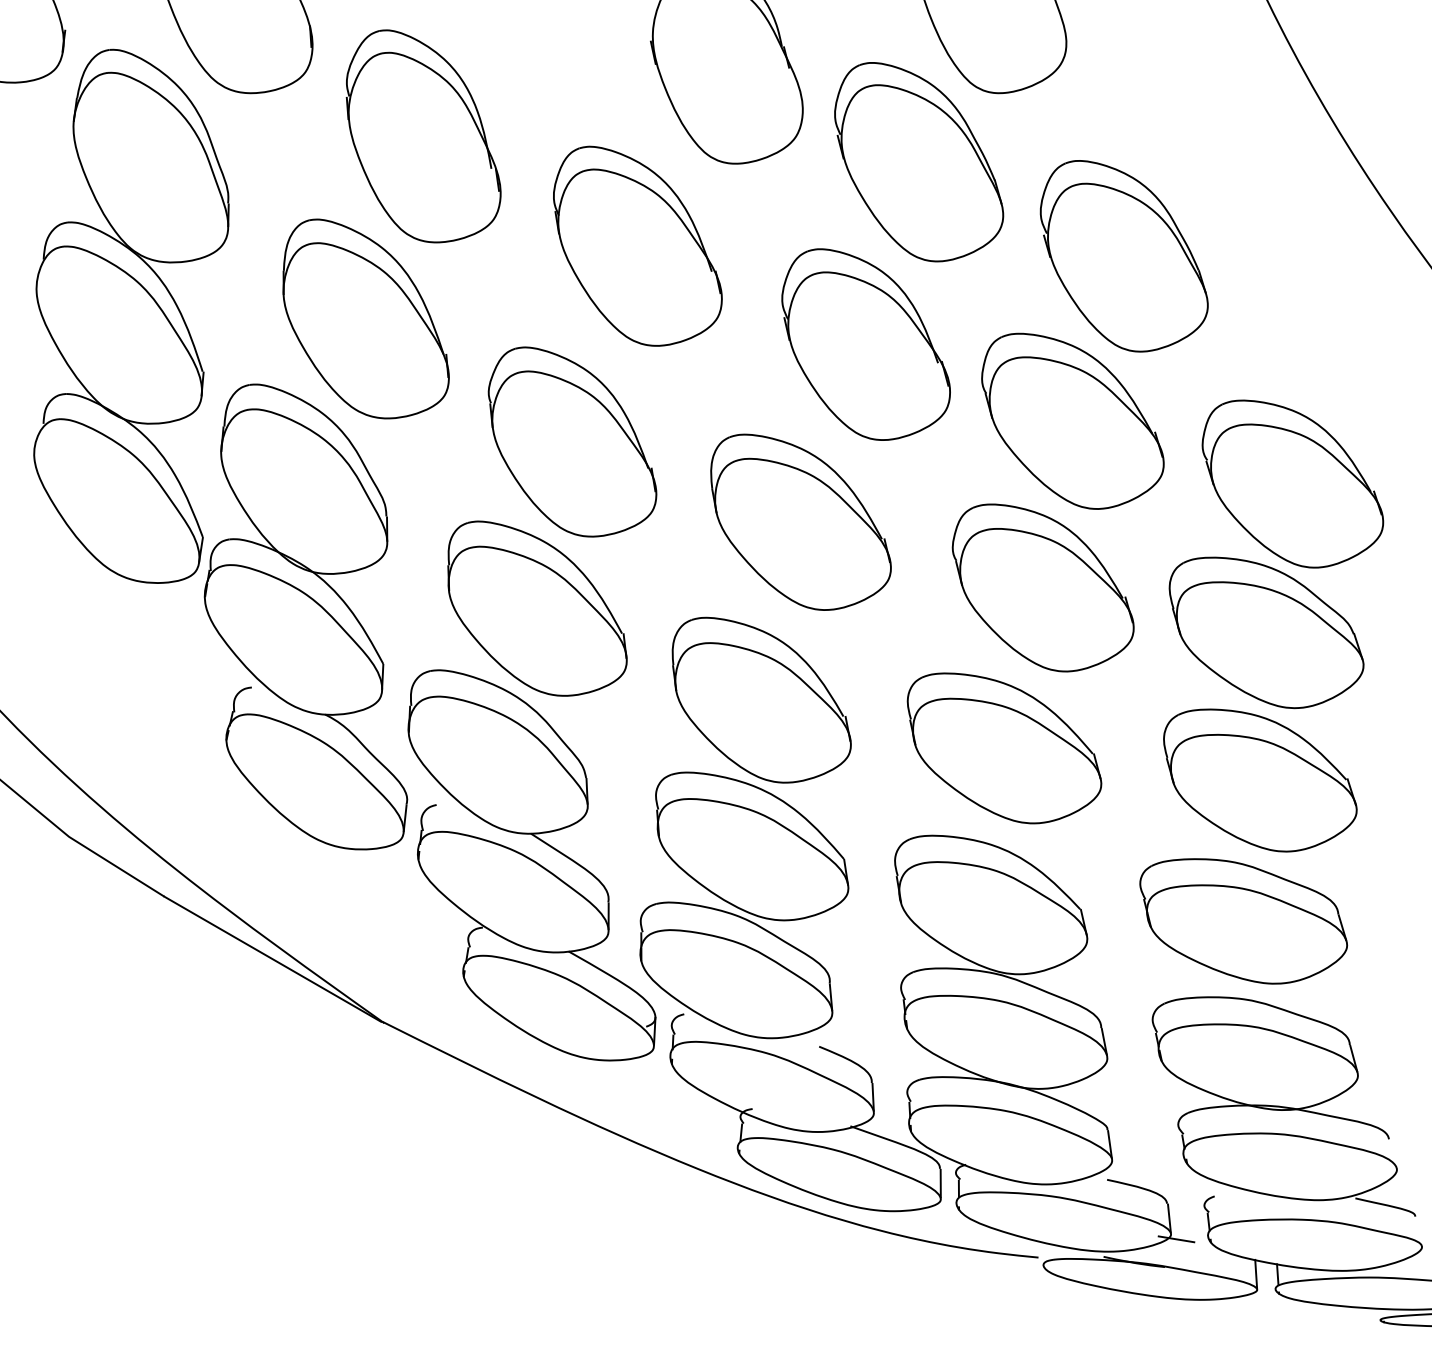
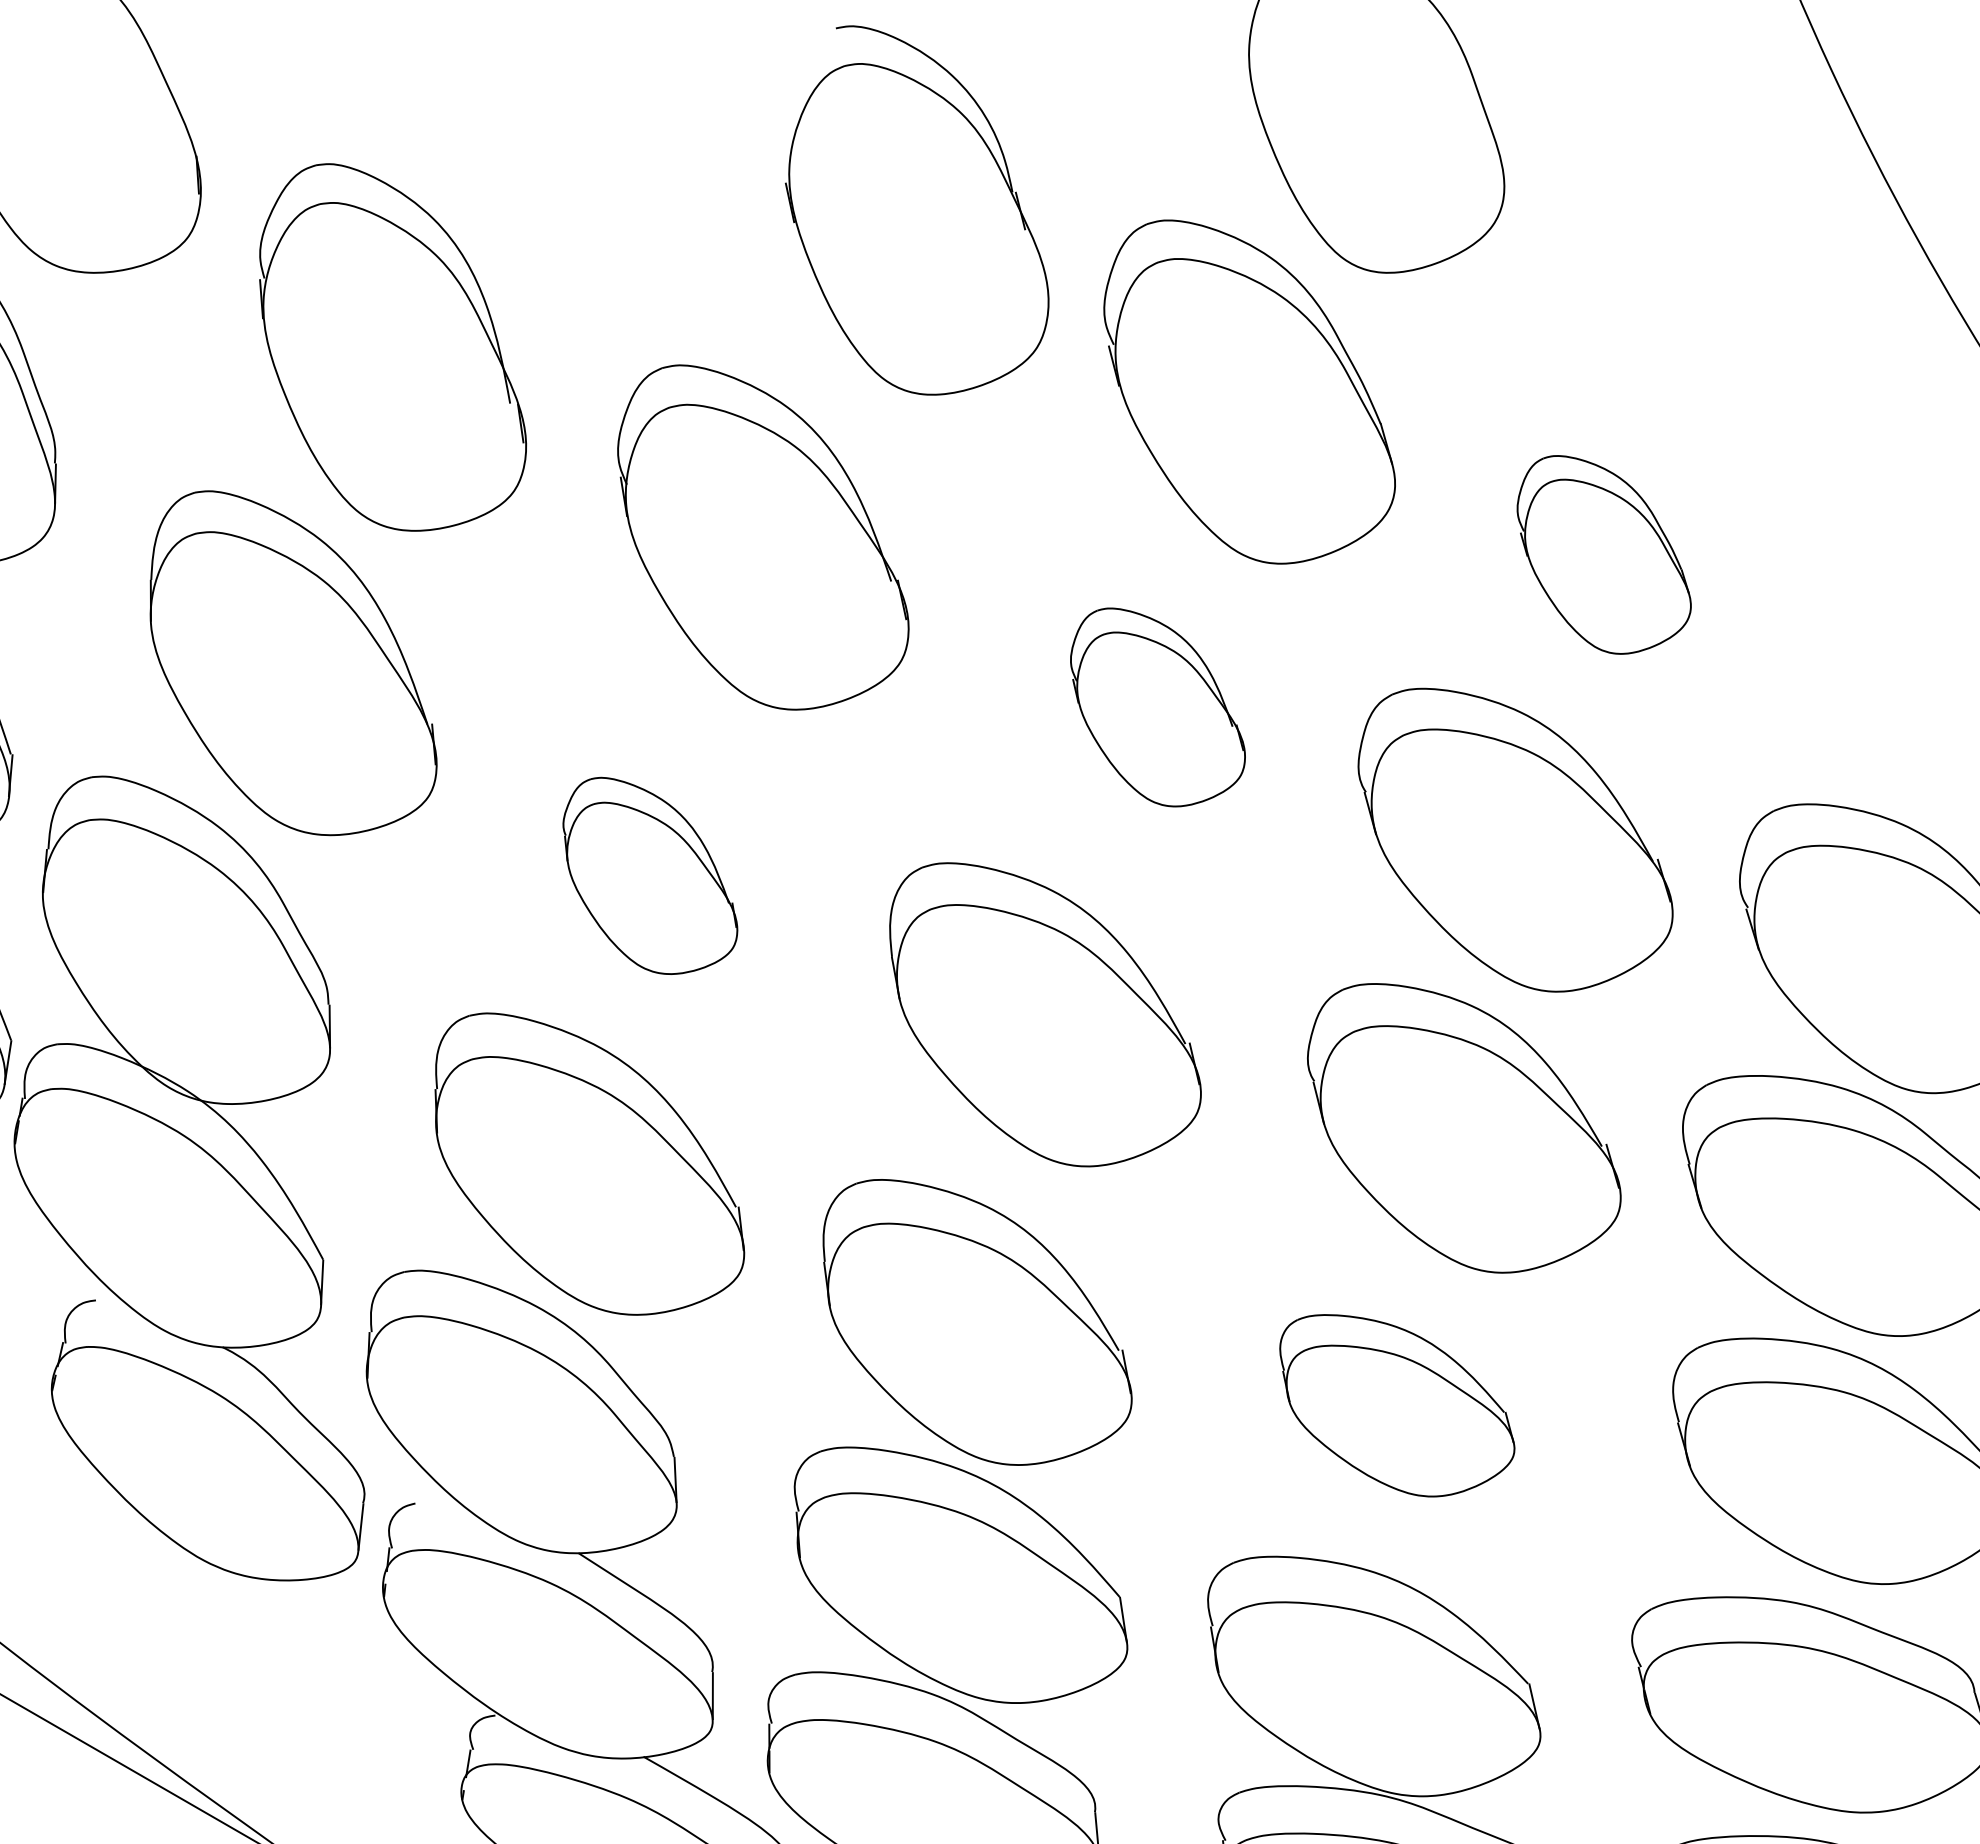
part: (1123, 256) -> (1603, 555), size x0.6
part: (865, 344) -> (1156, 707), size x0.6
part: (572, 441) -> (650, 875), size x0.6
part: (1004, 748) -> (1397, 1405), size x0.7

